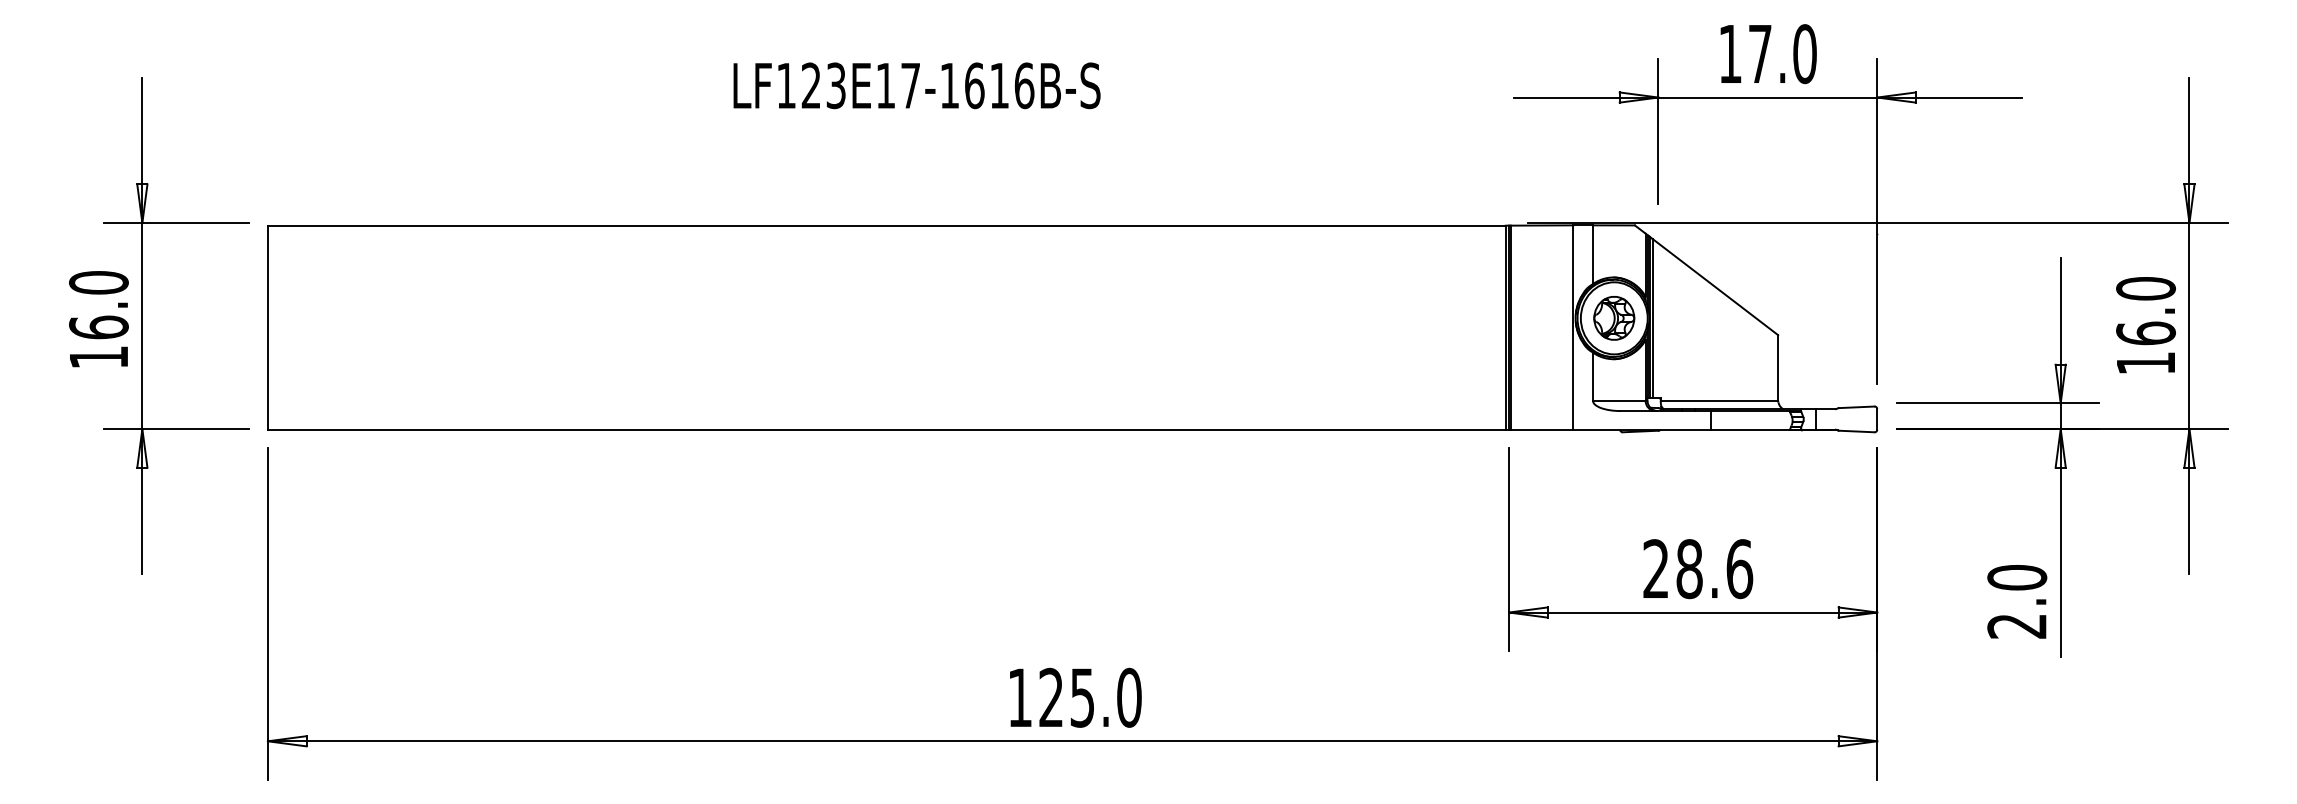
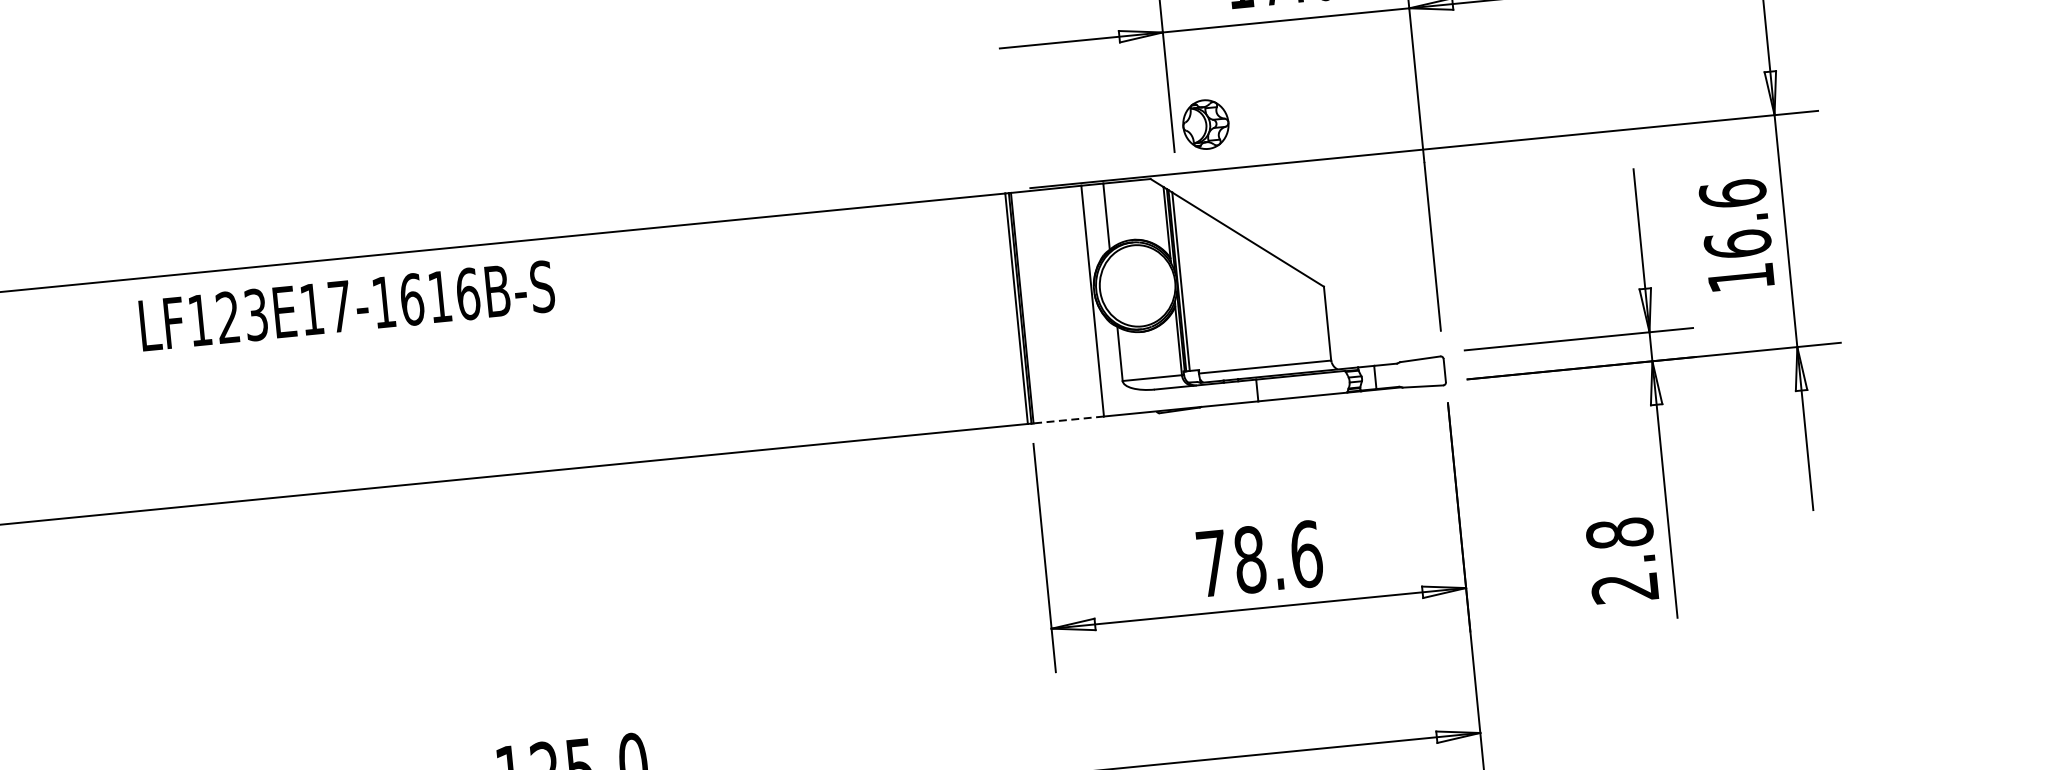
text: (916, 85) -> (346, 305), moved
text: (2145, 288) -> (1732, 193), 16.0 -> 16.6
part: (1614, 318) -> (1206, 124), moved
line: (1541, 430) -> (1068, 420), solid -> dashed
text: (1655, 568) -> (1211, 562), 28.6 -> 78.6
text: (2017, 577) -> (1620, 533), 2.0 -> 2.8

